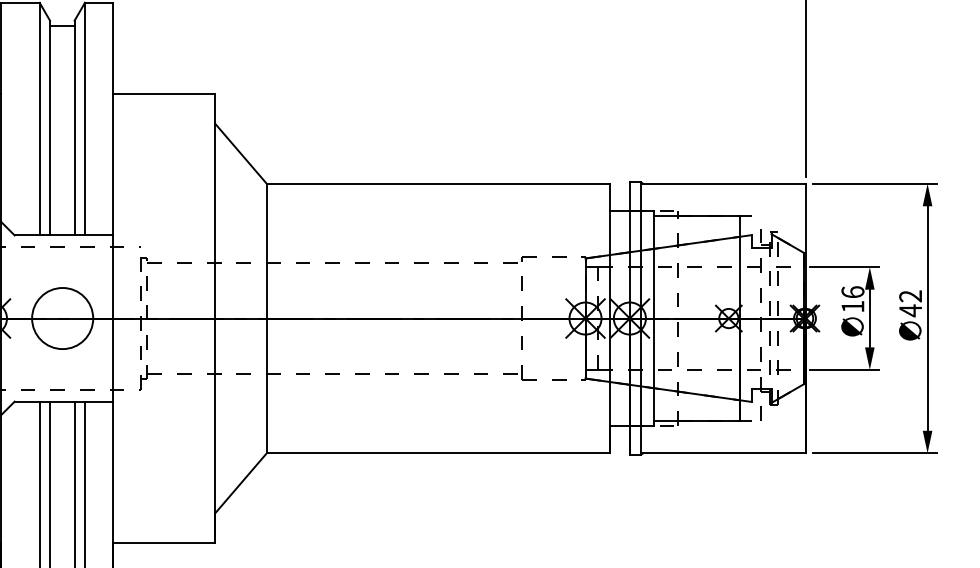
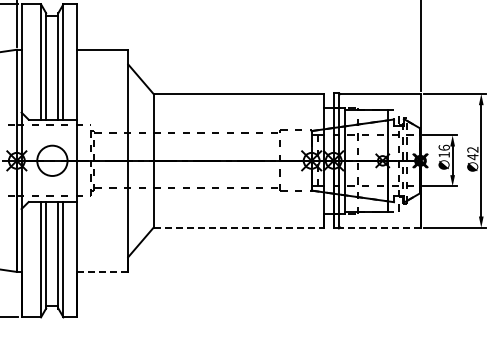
line: (439, 452) -> (239, 227), solid -> dashed
line: (724, 452) -> (380, 227), solid -> dashed
line: (165, 541) -> (103, 271), solid -> dashed

